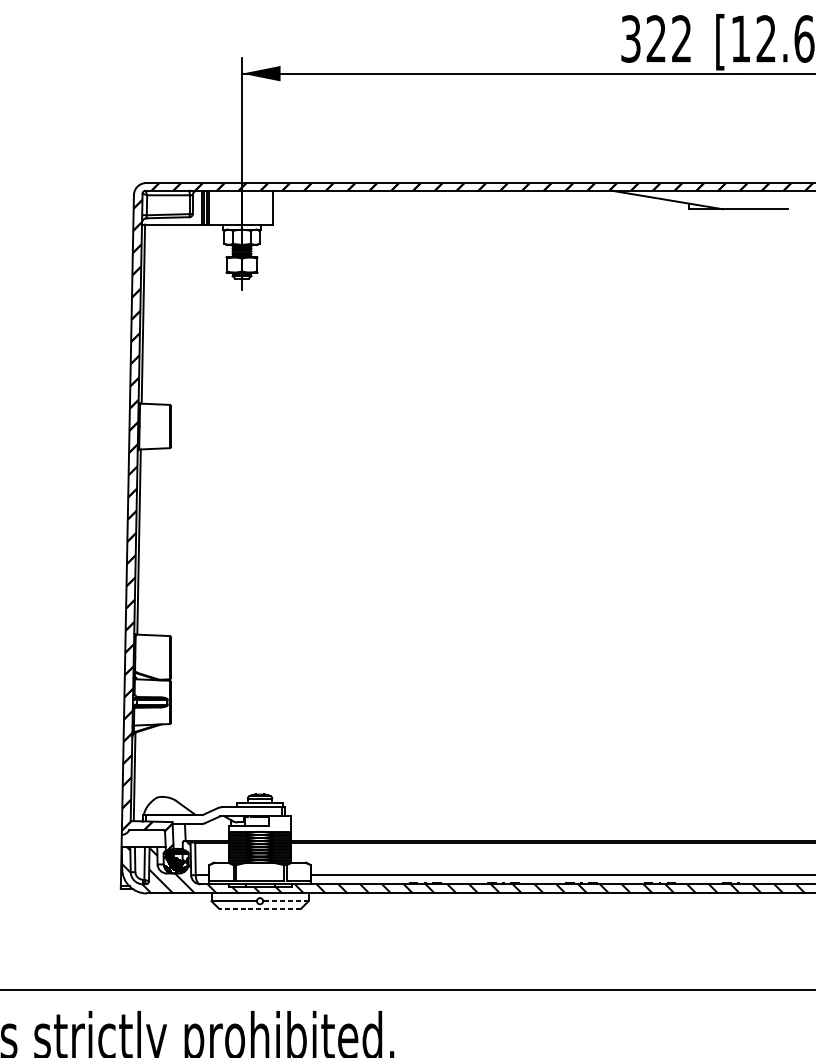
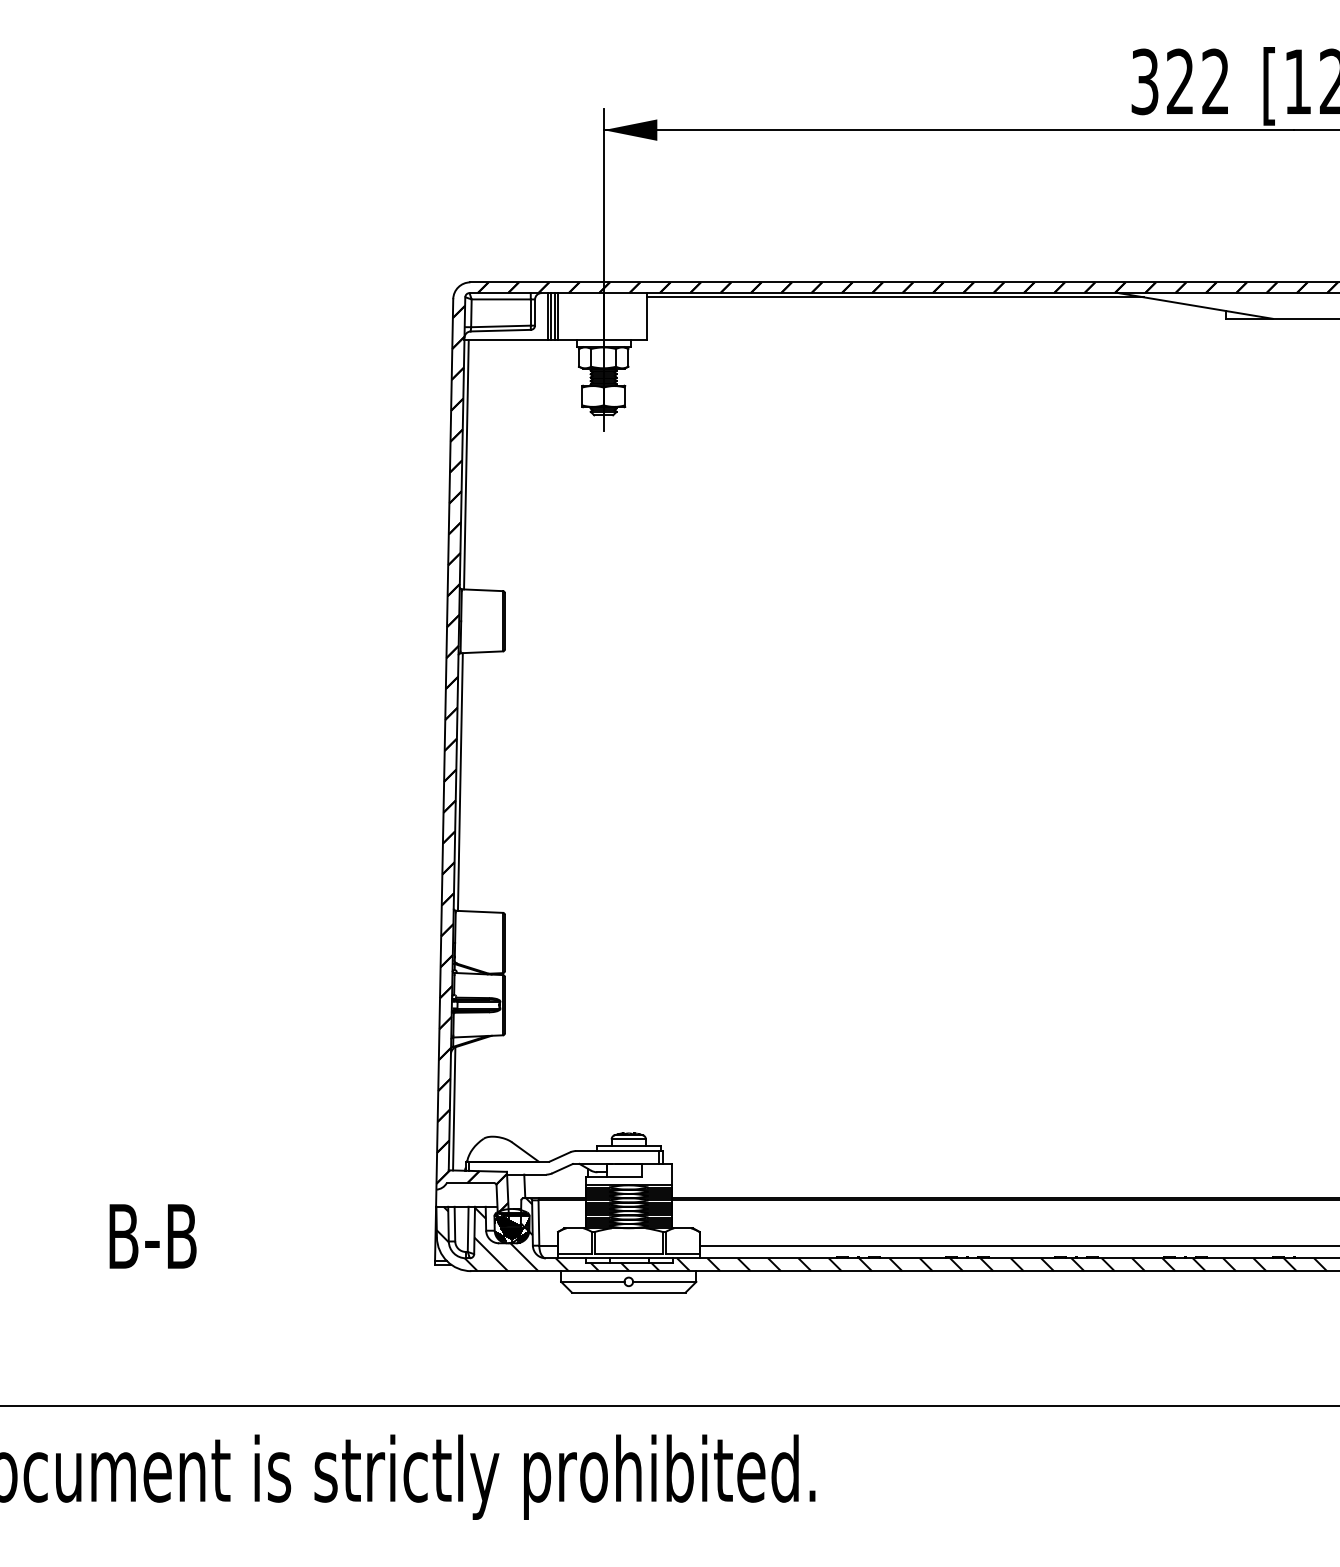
line: (450, 193) -> (894, 297), added
line: (285, 900) -> (664, 1281), dashed -> solid
line: (259, 908) -> (628, 1292), dashed -> solid

